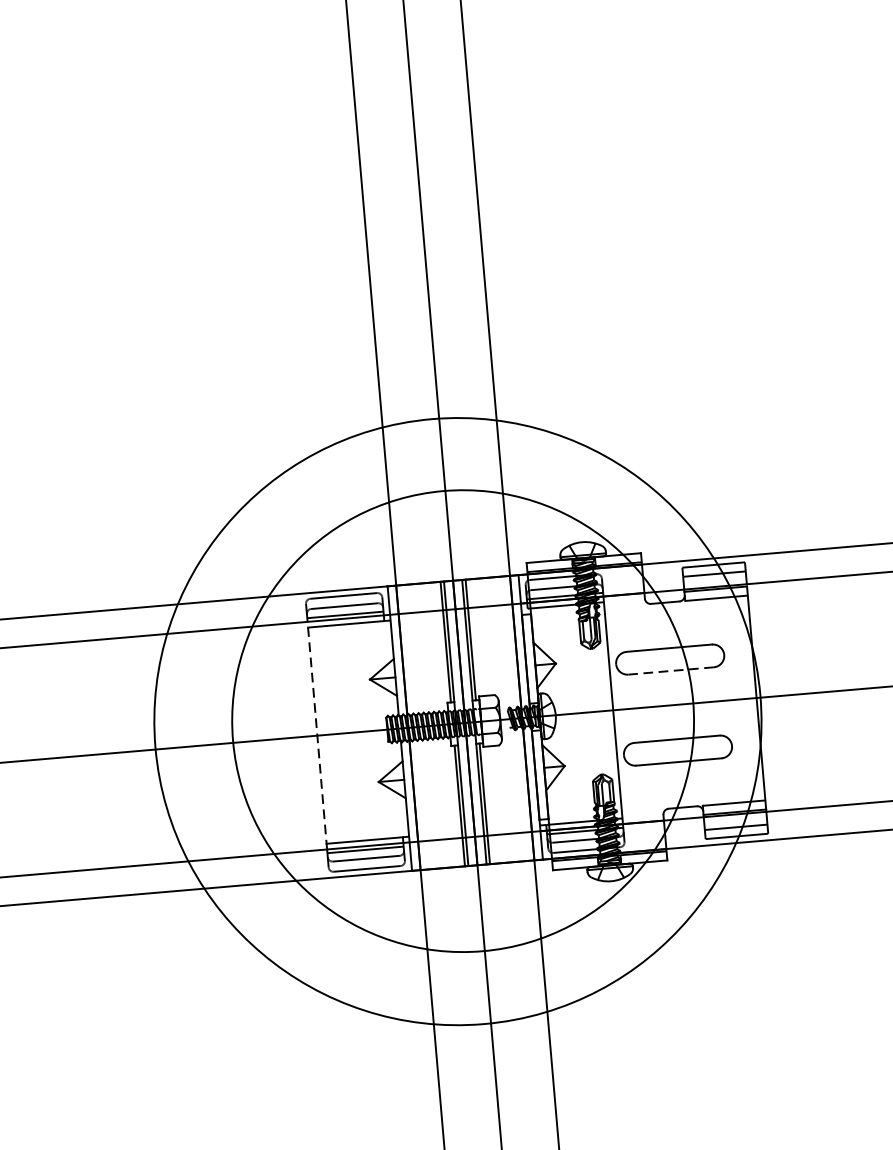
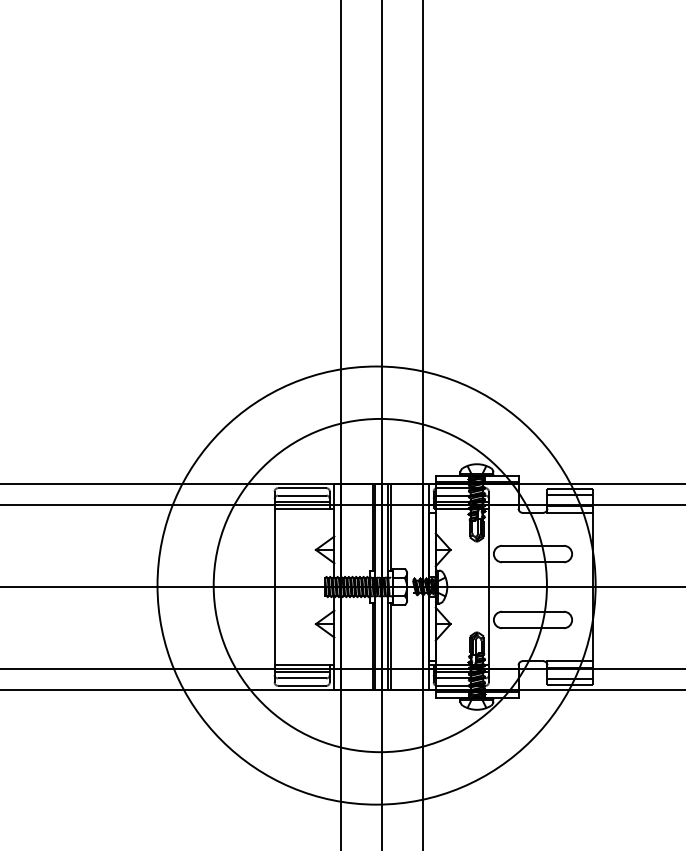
line: (671, 671) -> (533, 562), dashed -> solid
line: (317, 734) -> (274, 586), dashed -> solid

